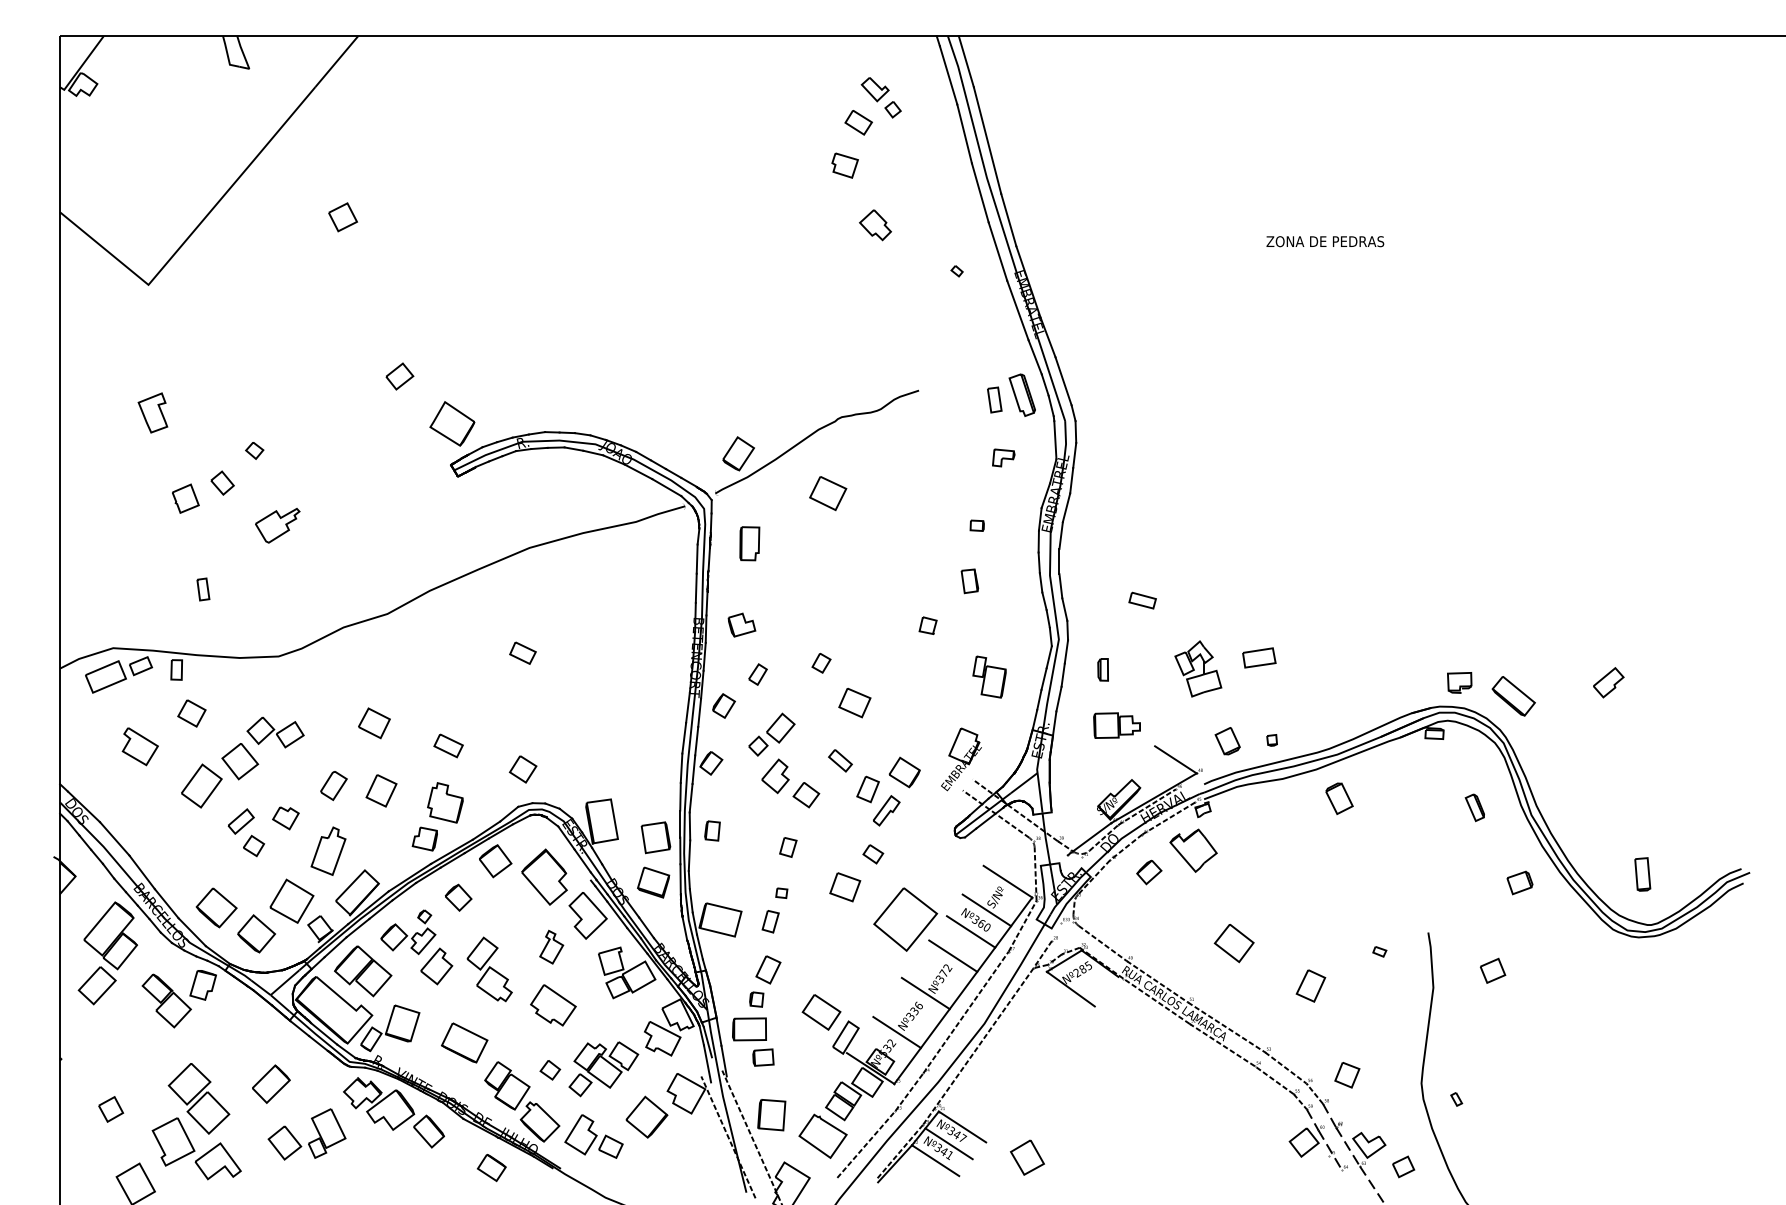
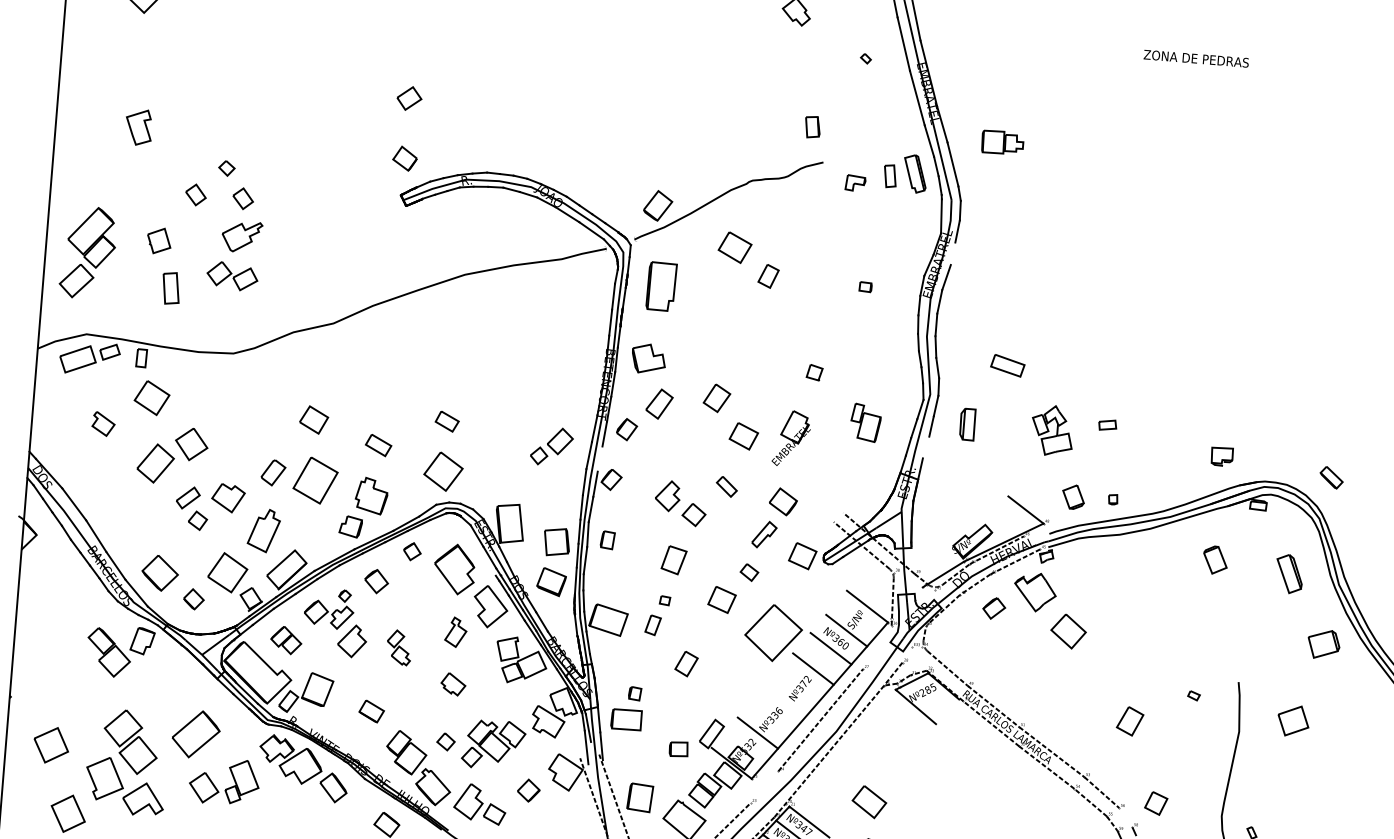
part: (399, 376) -> (409, 98), moved
part: (452, 423) -> (405, 158), size x0.6
part: (1003, 457) -> (855, 182), moved
line: (1071, 480) -> (952, 253), removed
part: (275, 482) -> (243, 198), added
part: (185, 498) -> (158, 240), moved
part: (749, 543) -> (661, 286), size x1.6
part: (969, 581) -> (812, 127), moved
part: (203, 589) -> (171, 288), size x1.6
part: (1142, 600) -> (1007, 365), size x1.4
part: (741, 624) -> (648, 358), size x1.4
part: (522, 652) -> (446, 420), moved
part: (1259, 657) -> (1107, 424), size x0.6
part: (821, 663) -> (716, 398), size x1.6
part: (1102, 669) -> (967, 424), size x1.6
part: (757, 674) -> (659, 403), size x1.6
part: (1459, 682) -> (1221, 456), moved
part: (1513, 696) -> (1331, 477), size x0.6
line: (1058, 698) -> (925, 446), removed
part: (191, 713) -> (151, 398), size x1.4
part: (1116, 725) -> (1002, 142), moved
part: (275, 732) -> (232, 276), moved
part: (771, 734) -> (551, 446), moved
line: (696, 741) -> (599, 459), removed
part: (139, 746) -> (102, 423), size x0.7
part: (961, 759) -> (791, 438), moved
part: (522, 769) -> (442, 471), size x1.6
part: (867, 789) -> (768, 276), moved
part: (381, 790) -> (315, 480), size x1.6
part: (1339, 798) -> (1215, 559), moved
part: (1474, 807) -> (1288, 573), size x1.6
part: (285, 818) -> (227, 498), size x1.4
part: (931, 831) -> (802, 556), added
part: (788, 847) -> (674, 560), size x1.6
part: (495, 861) -> (412, 551), size x0.6
part: (1519, 882) -> (1323, 644), size x1.4
line: (1022, 925) -> (877, 646), removed
part: (256, 933) -> (193, 598), size x0.6
part: (1233, 943) -> (1067, 631), moved
part: (107, 953) -> (87, 253), moved
part: (489, 969) -> (399, 647), size x0.6
part: (768, 969) -> (686, 663), moved
part: (1492, 970) -> (1293, 720), size x1.4
part: (363, 971) -> (286, 640), size x0.6
line: (925, 993) -> (785, 700), removed
part: (553, 1005) -> (453, 684), size x0.6
part: (821, 1012) -> (869, 802), moved
part: (464, 1042) -> (371, 711), size x0.6
part: (763, 1057) -> (678, 749), moved
part: (271, 1083) -> (196, 733), size x1.4
line: (909, 1092) -> (764, 787), removed
line: (1314, 1093) -> (1125, 817), removed
part: (111, 1109) -> (51, 745), size x1.6
part: (646, 1116) -> (528, 790), size x0.6

